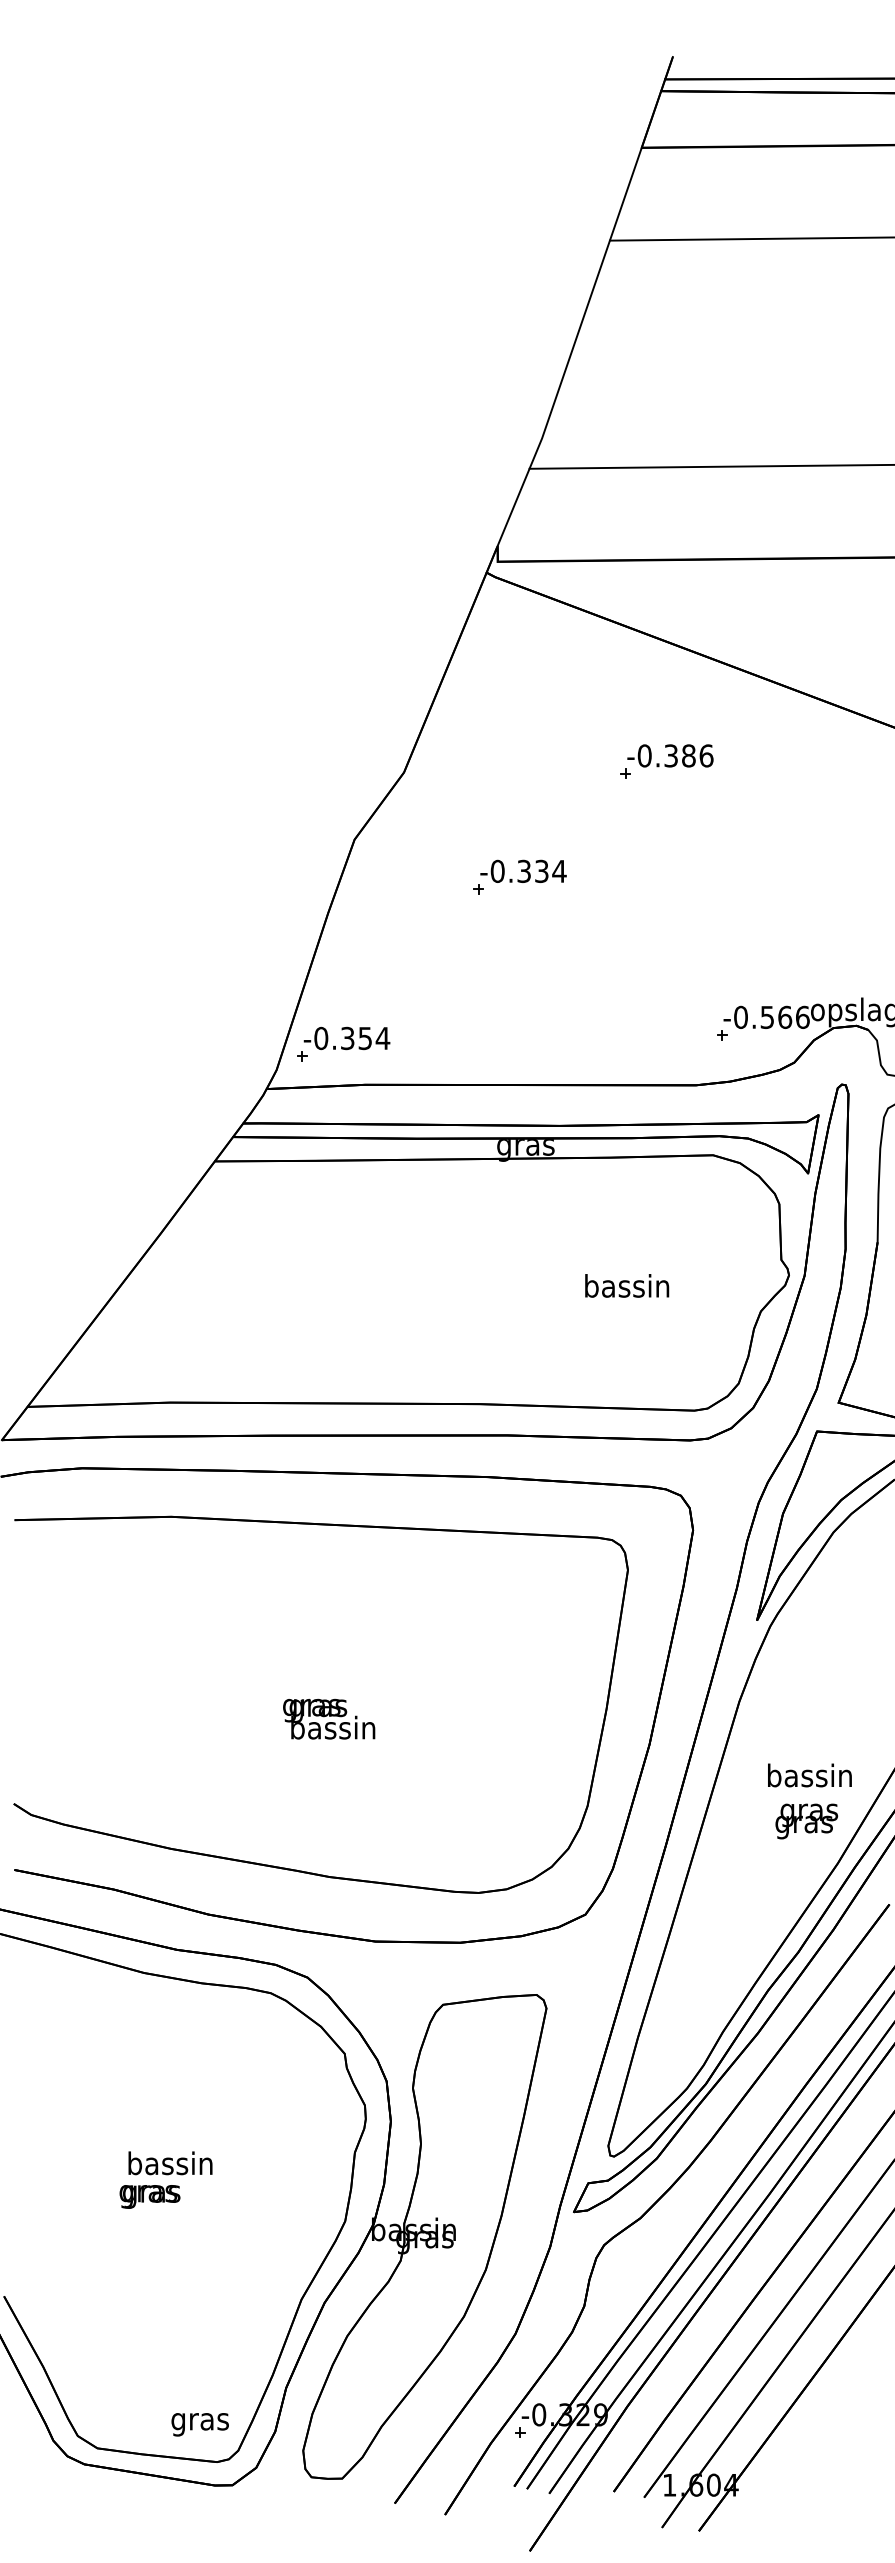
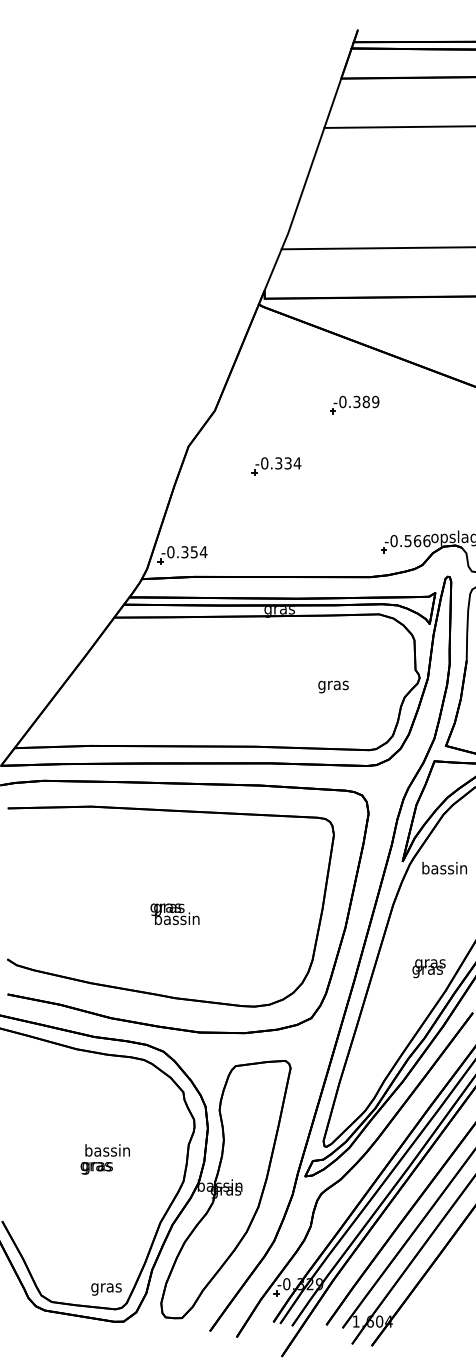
text: (706, 754) -> (375, 401), -0.386 -> -0.389
text: (627, 1289) -> (333, 685), bassin -> gras
text: (809, 1776) -> (444, 868), moved
text: (164, 2180) -> (104, 1159), moved

